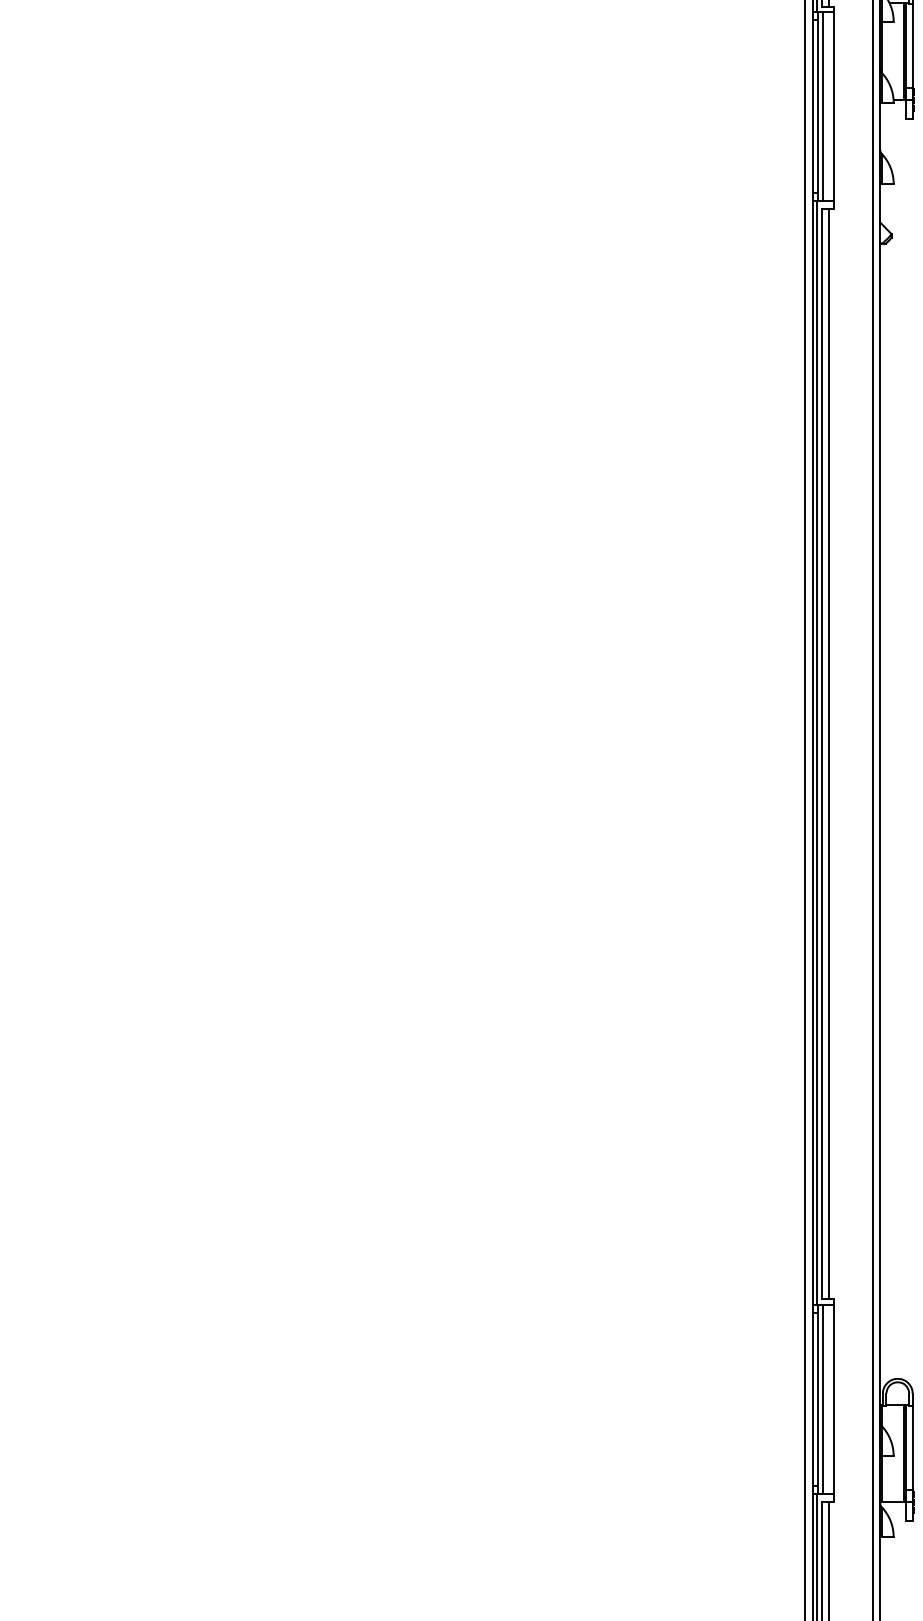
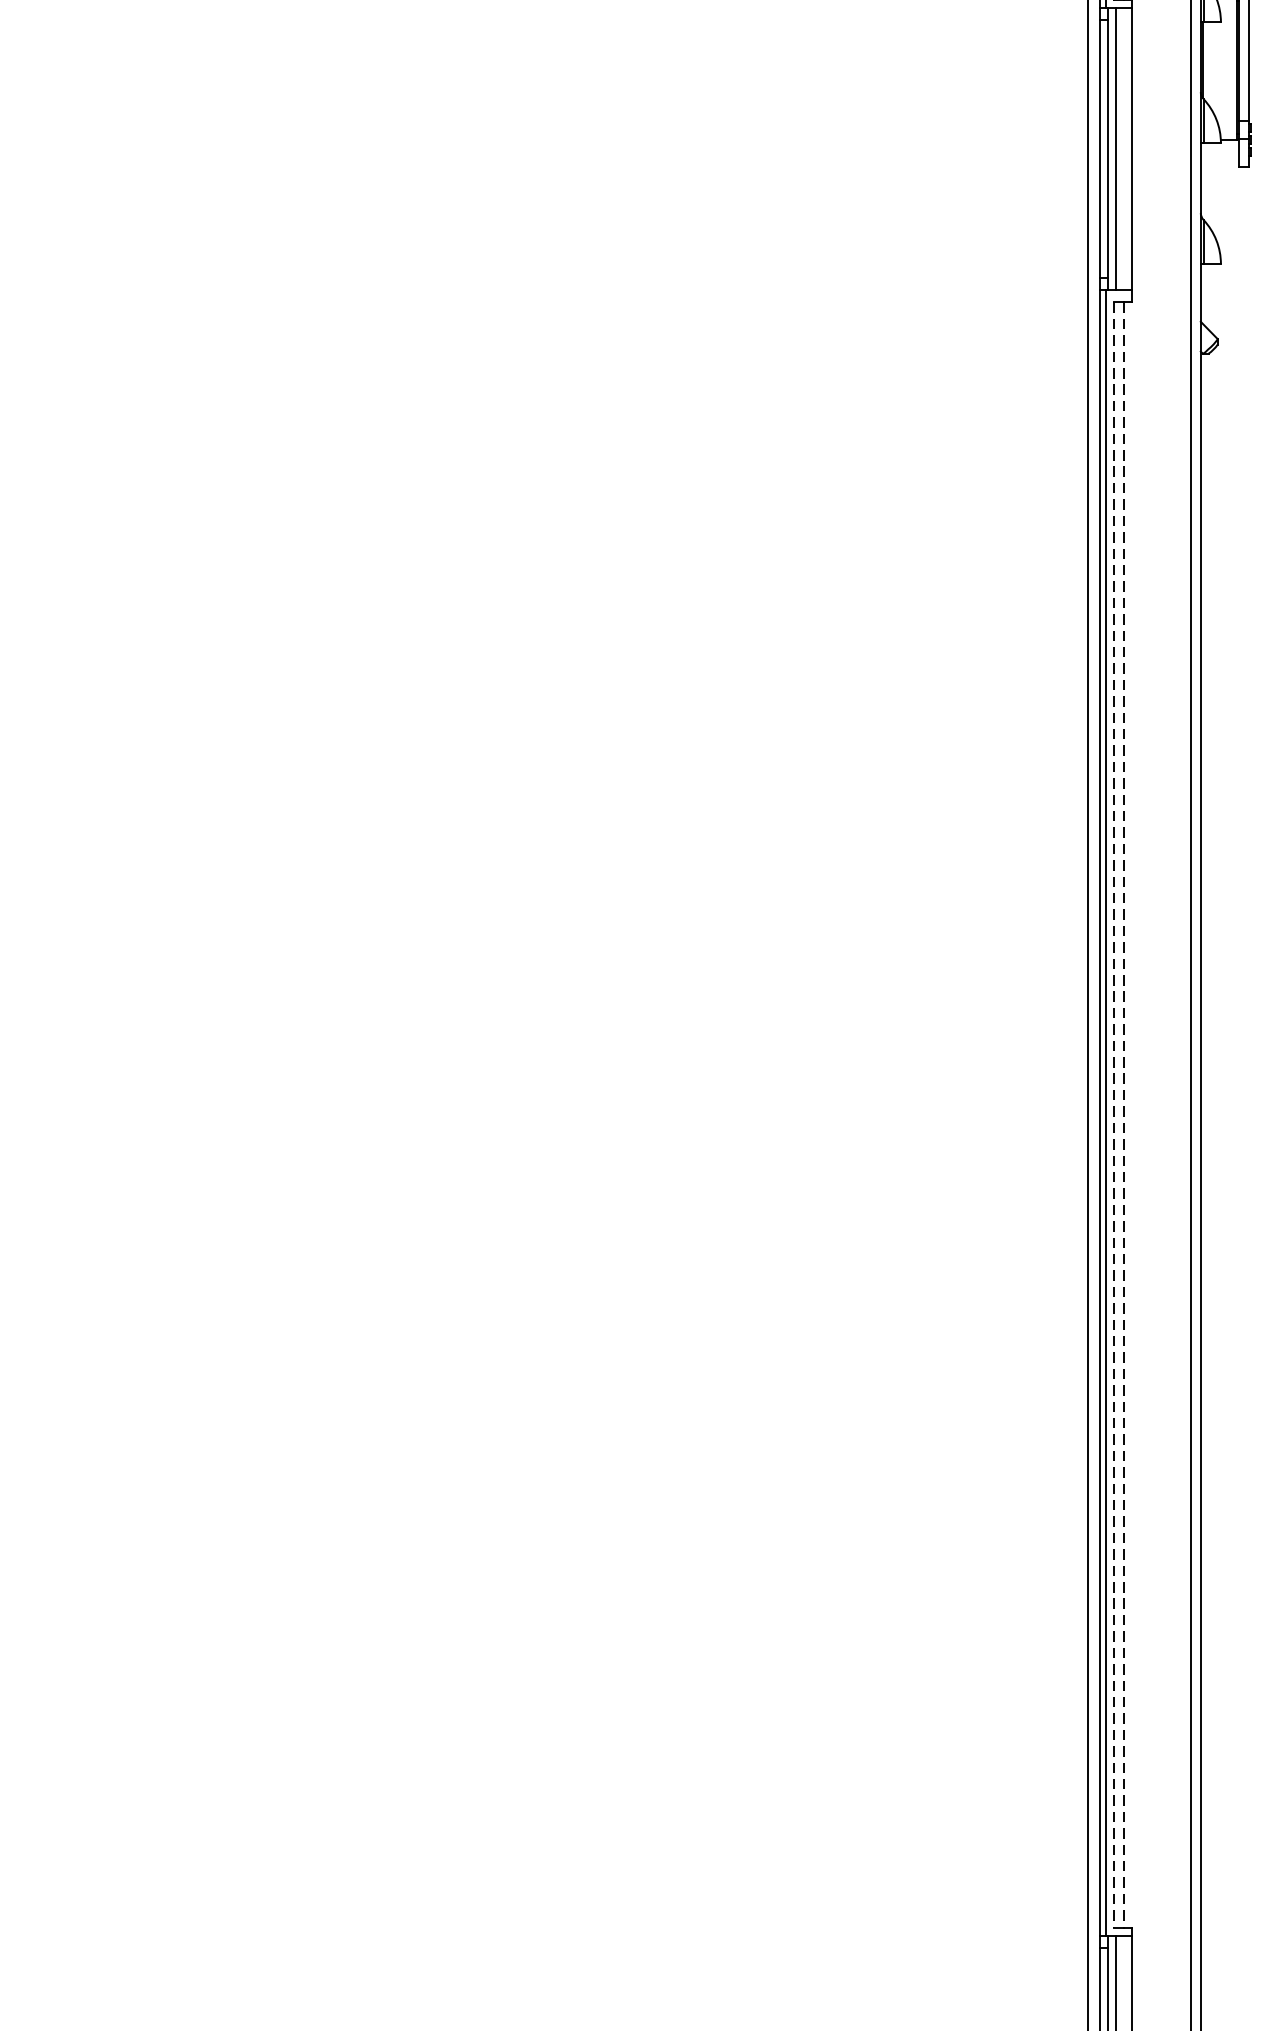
line: (822, 754) -> (1114, 1115), solid -> dashed
line: (828, 754) -> (1123, 1115), solid -> dashed

